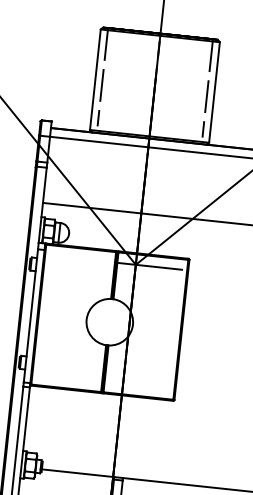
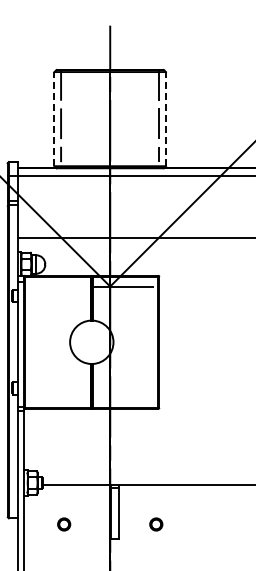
line: (95, 79) -> (54, 118), solid -> dashed
line: (215, 91) -> (166, 118), solid -> dashed

